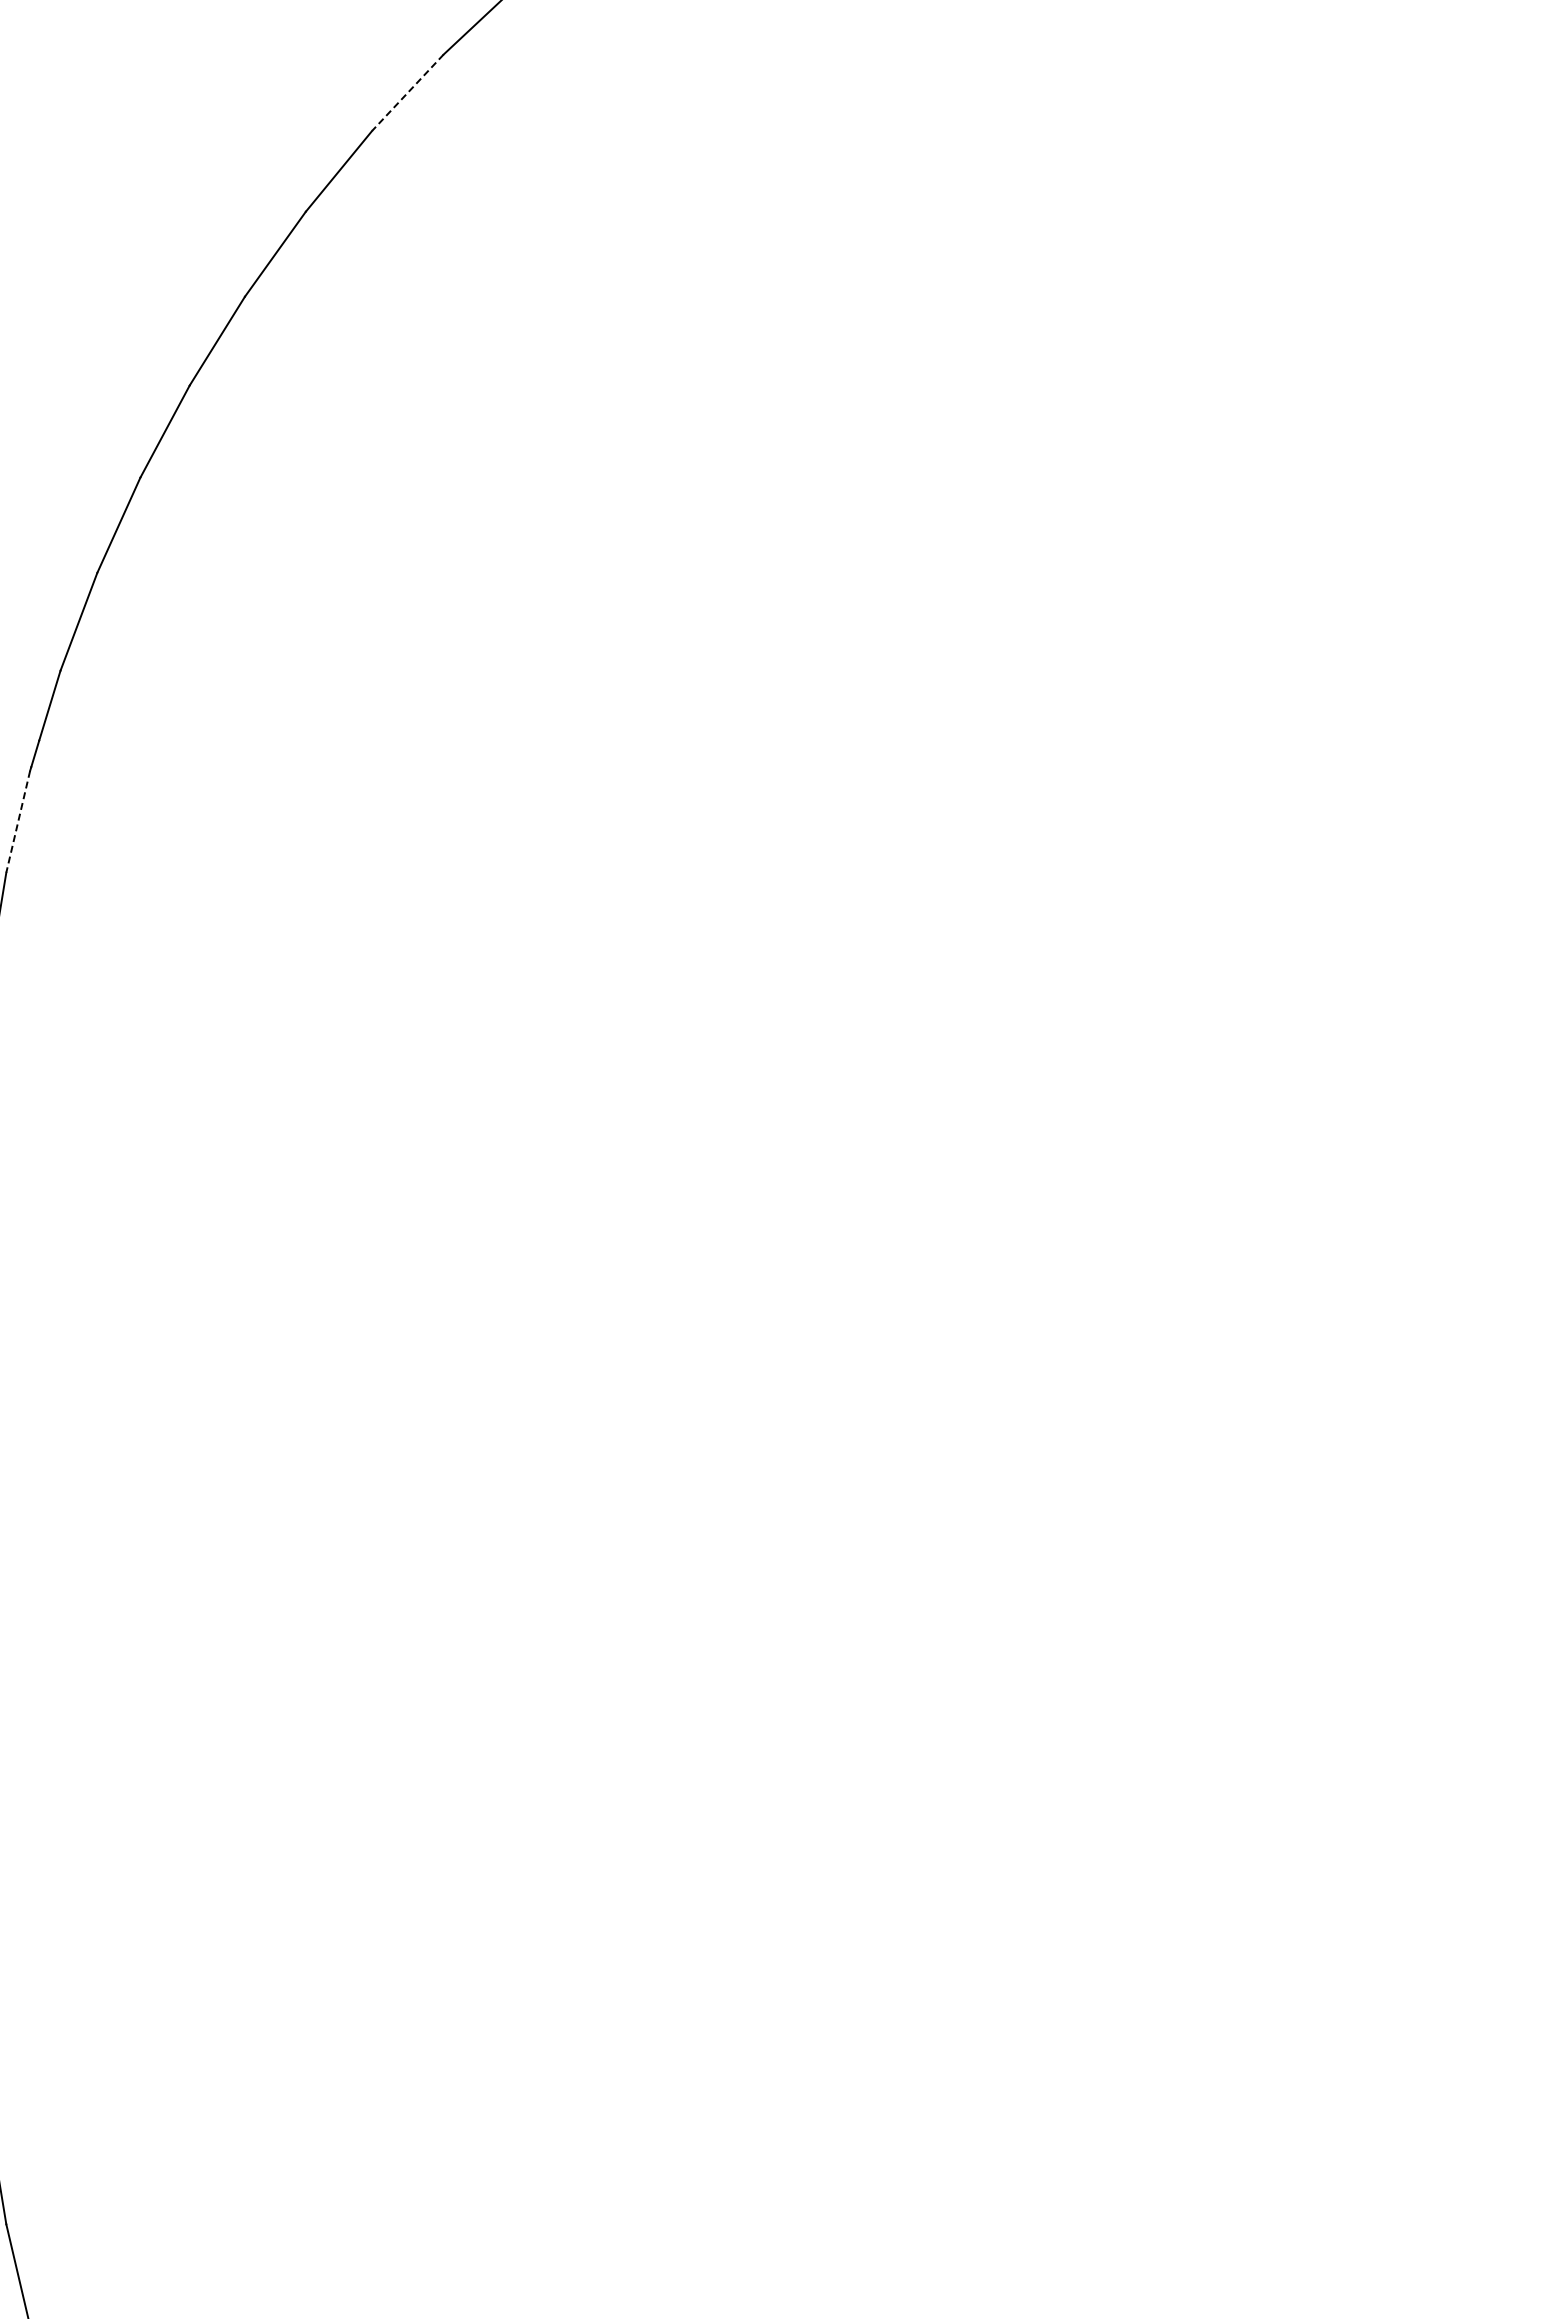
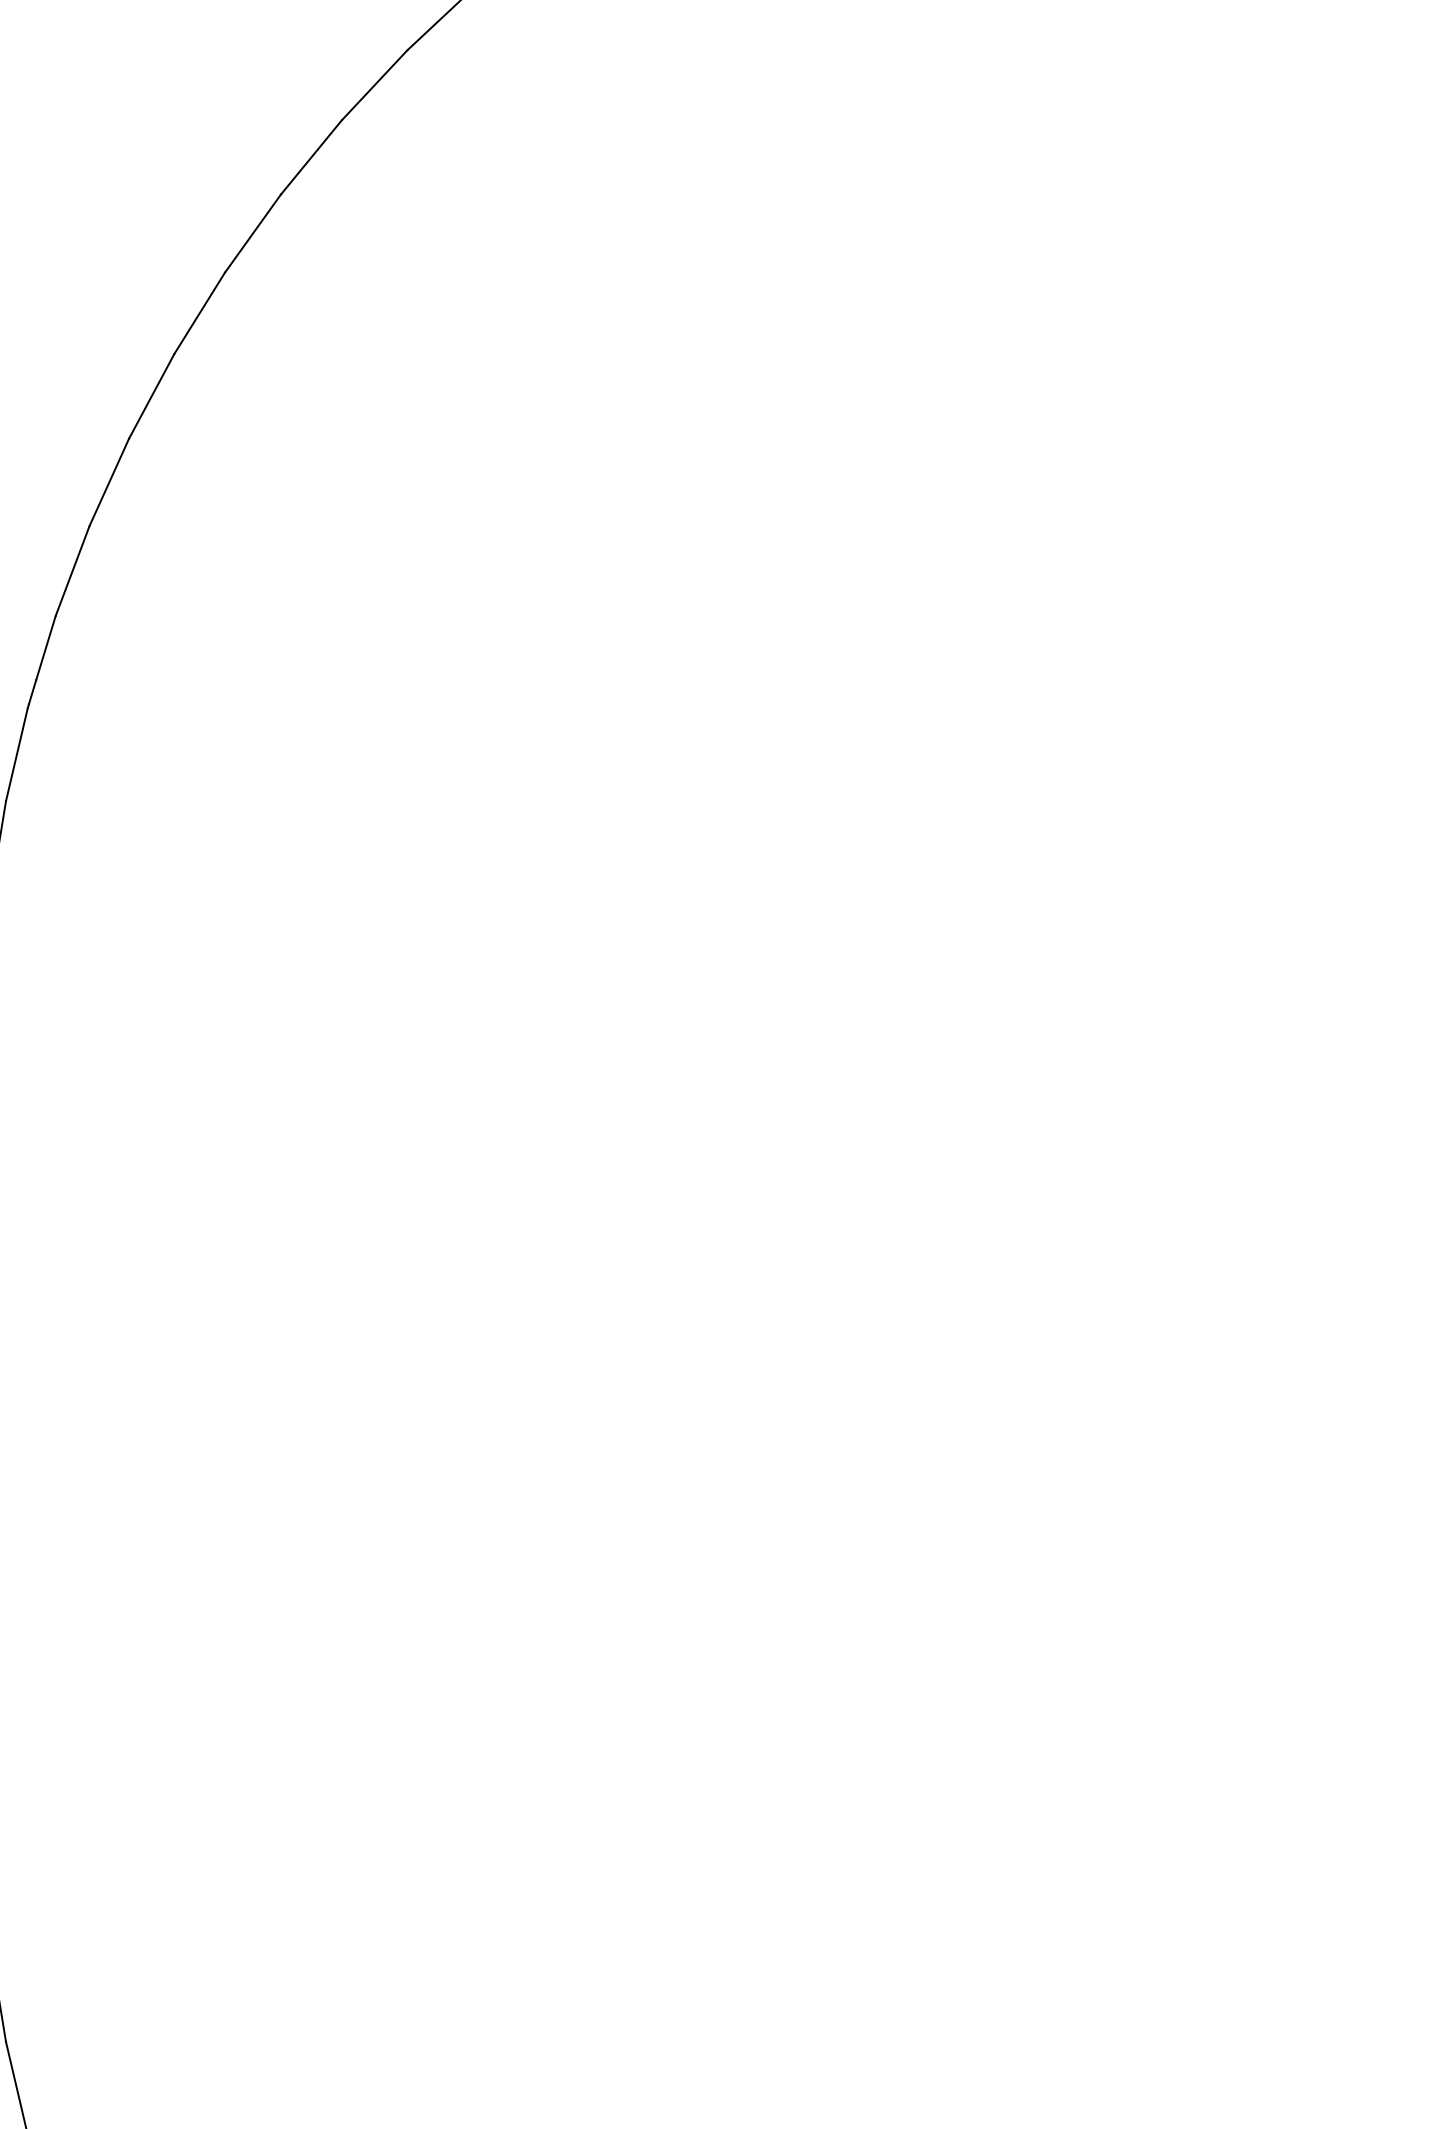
line: (407, 93) -> (374, 86), dashed -> solid
line: (18, 822) -> (17, 755), dashed -> solid

